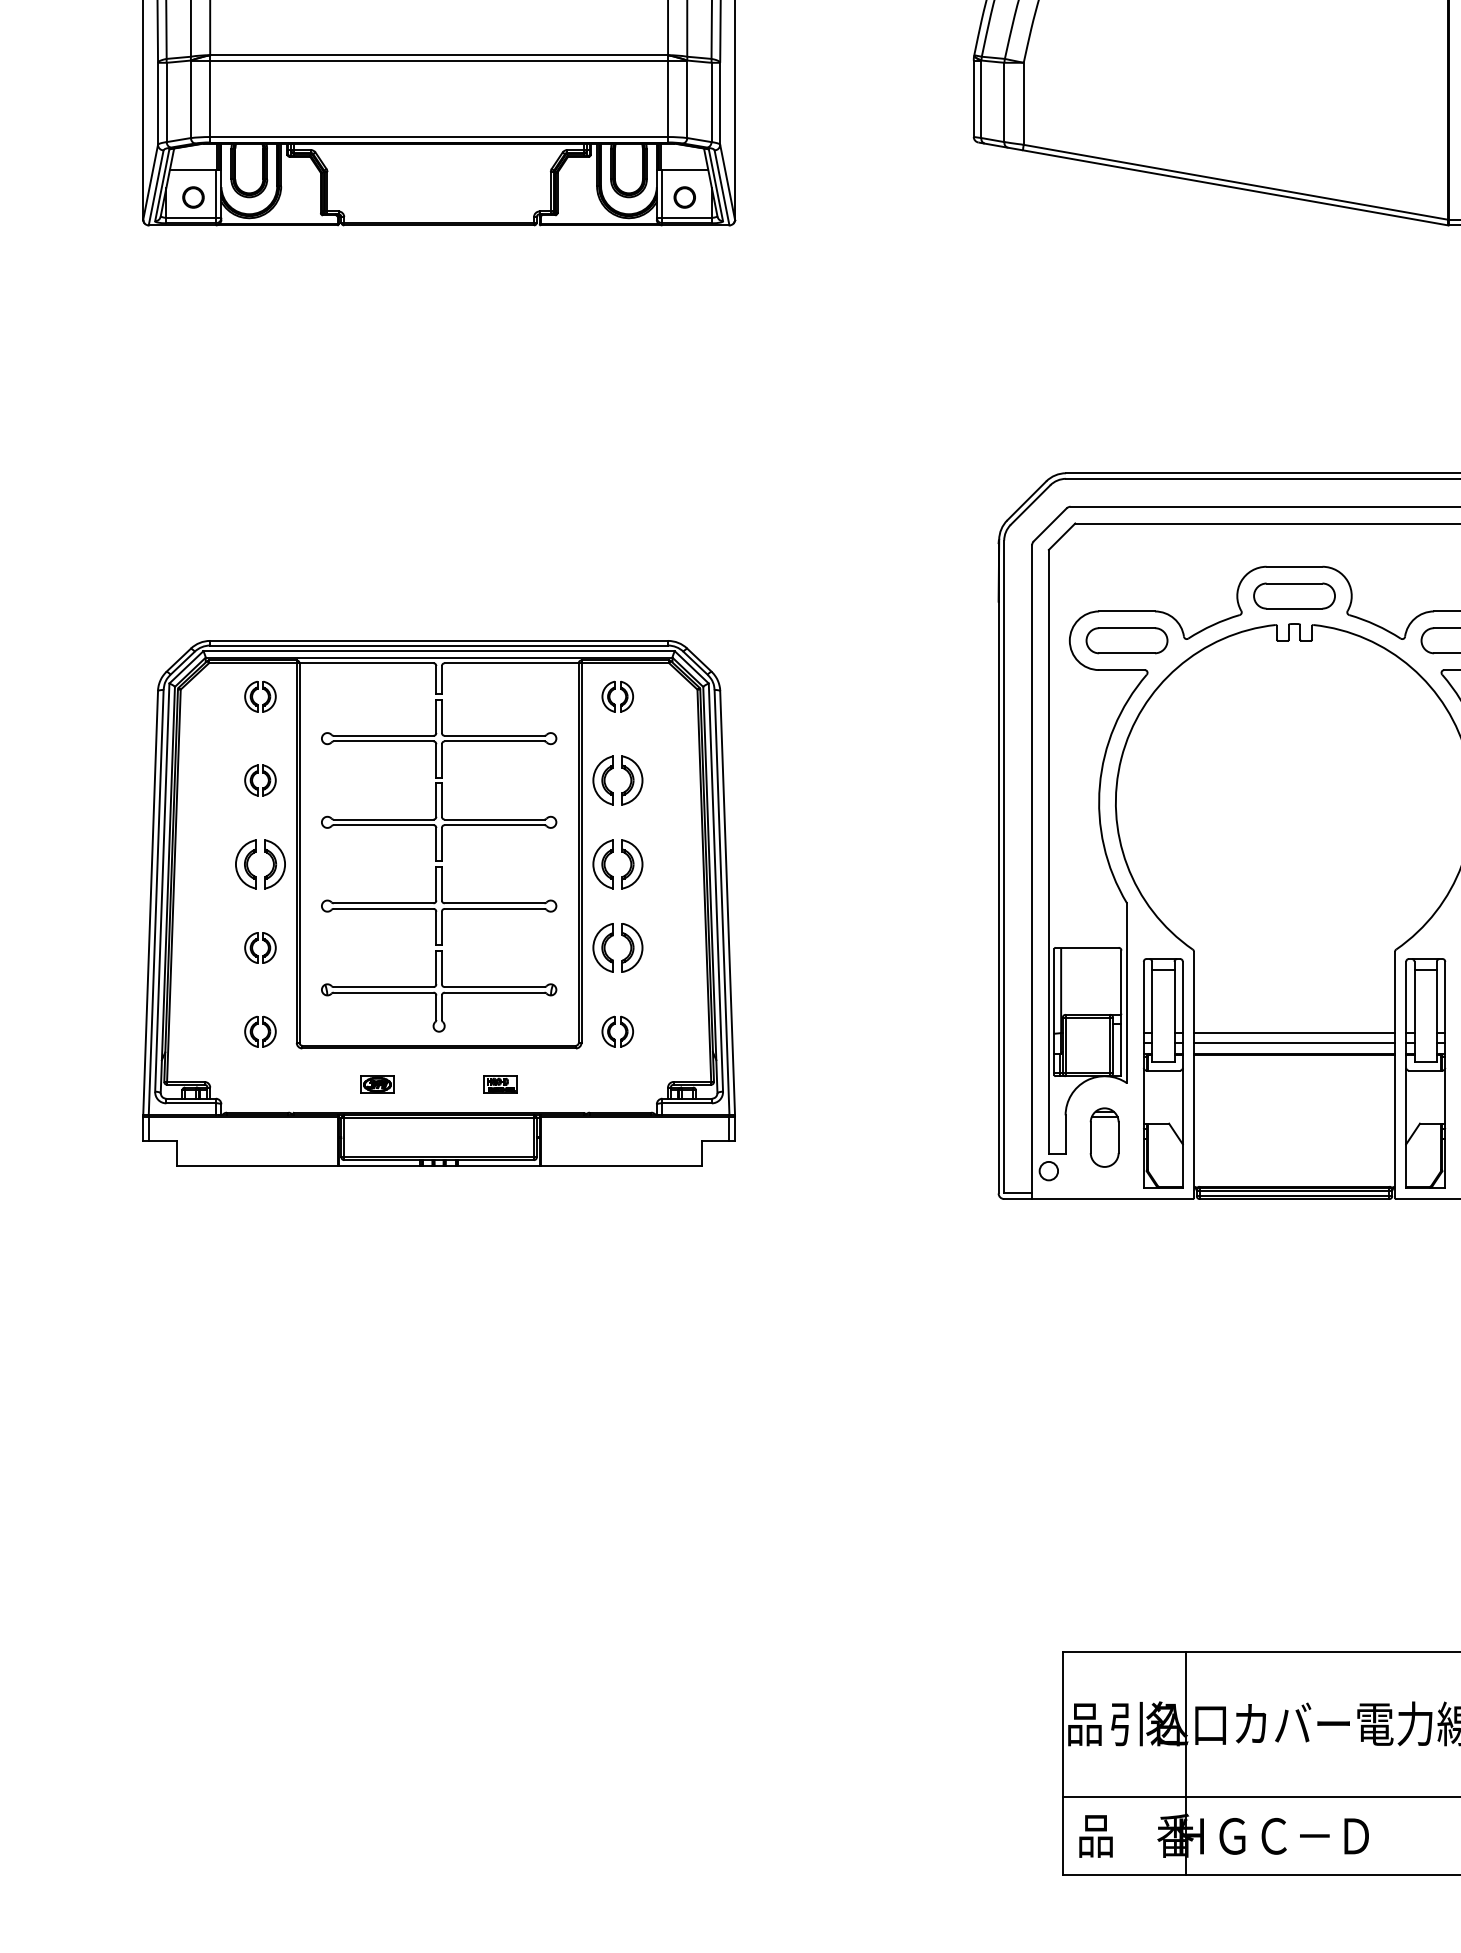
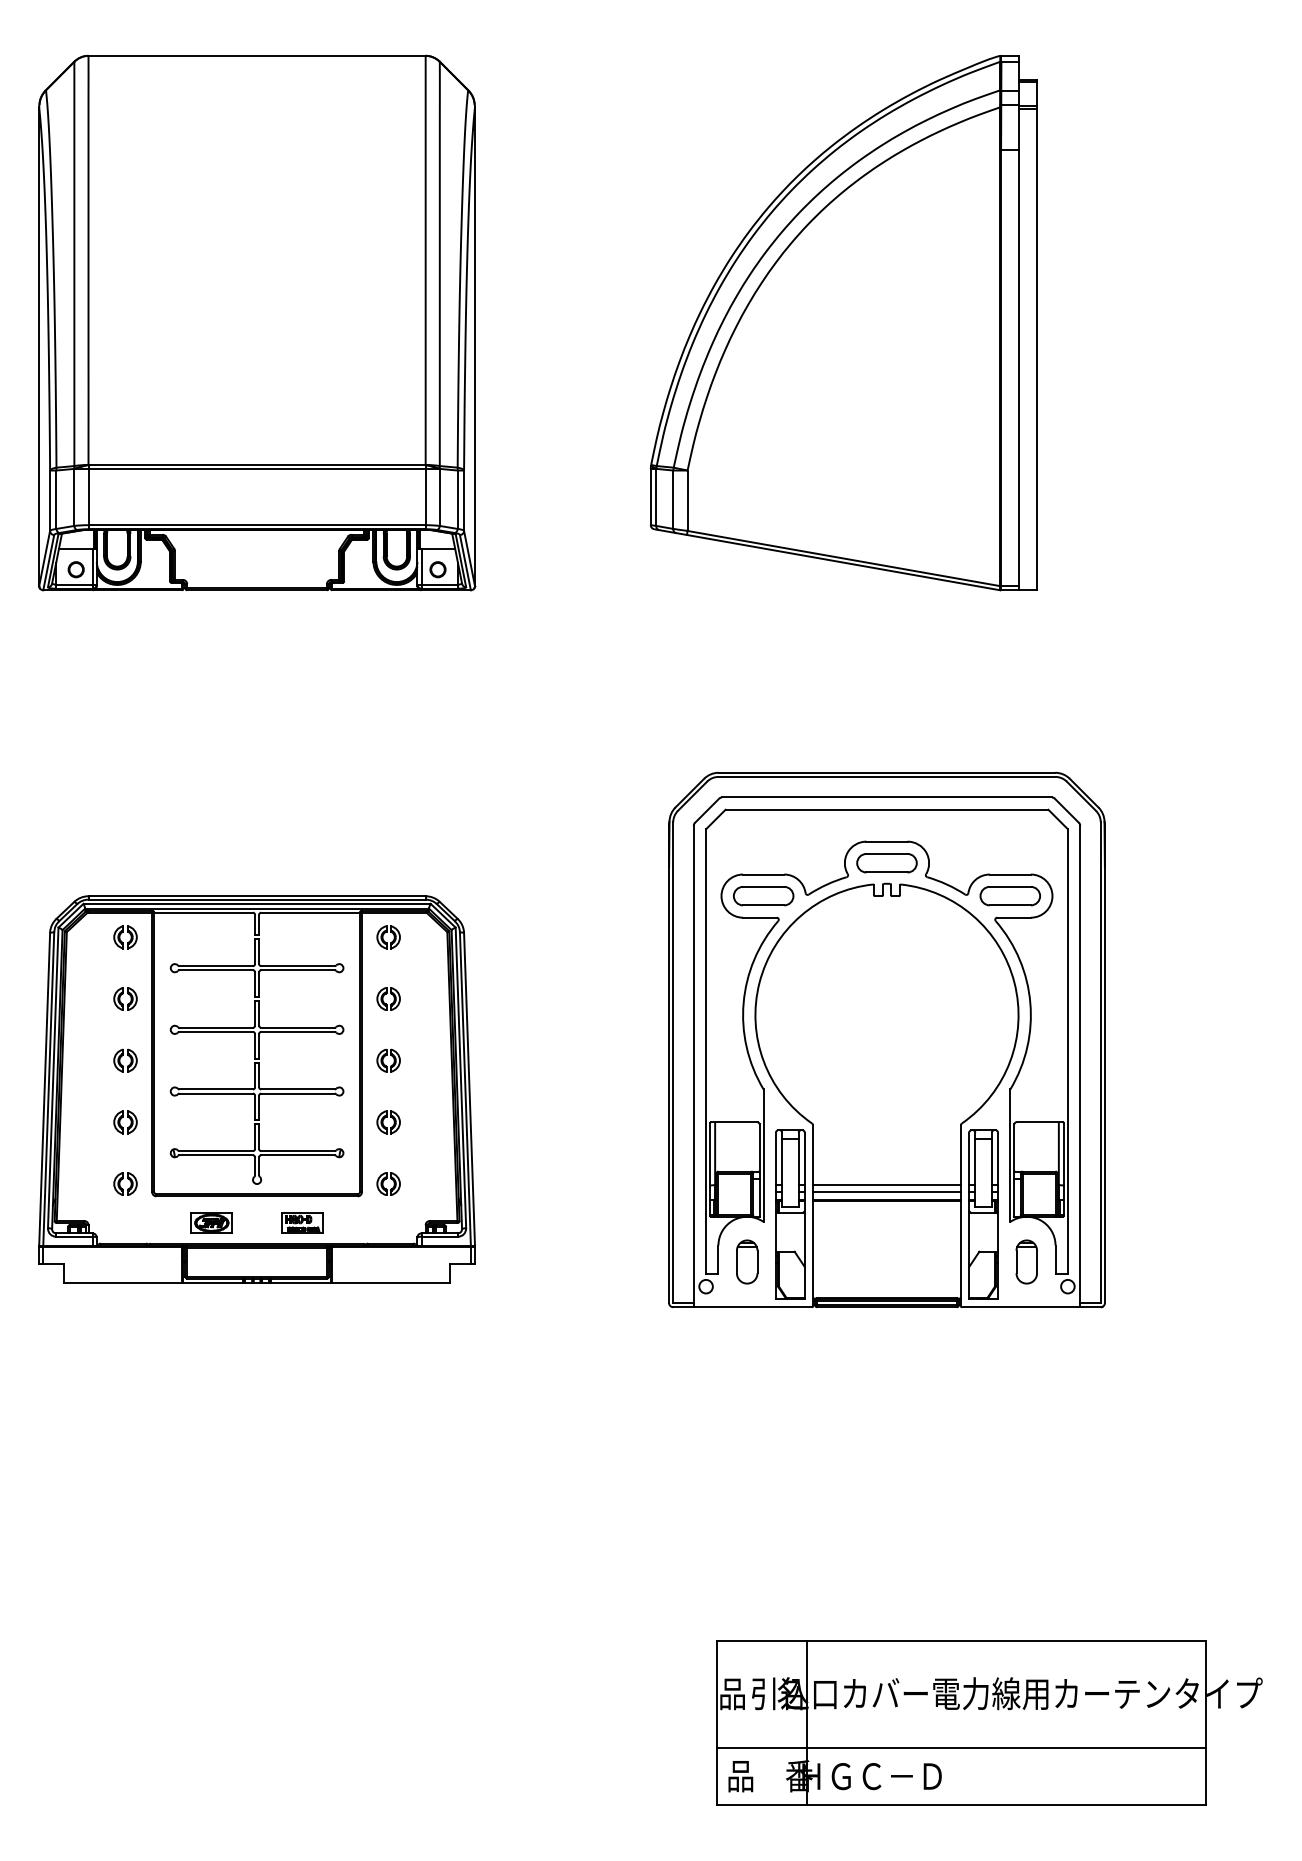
part: (617, 779) -> (388, 998), size x0.62
part: (260, 863) -> (125, 1060), size x0.62
part: (617, 863) -> (388, 1060), size x0.62
part: (617, 948) -> (388, 1122), size x0.62
part: (377, 1083) -> (211, 1222), size x1.67
part: (500, 1083) -> (302, 1222), size x1.67

